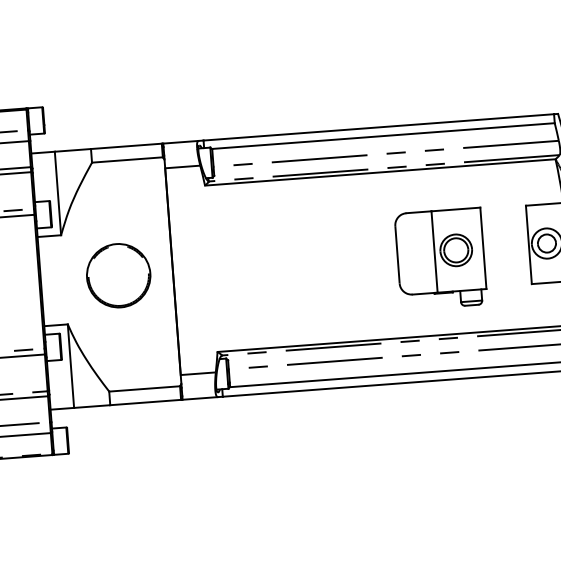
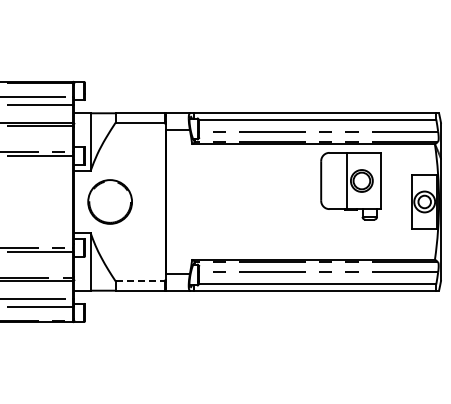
part: (440, 259) -> (350, 186), moved
circle: (117, 275) -> (109, 201), moved
line: (145, 389) -> (140, 281), solid -> dashed

